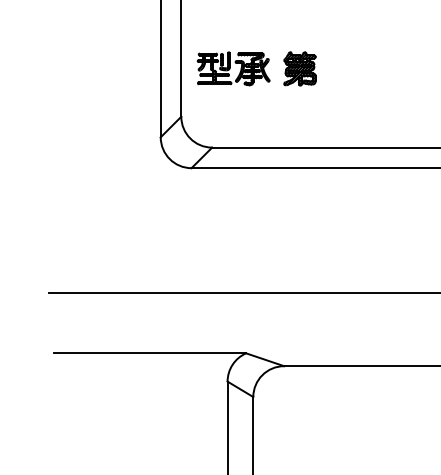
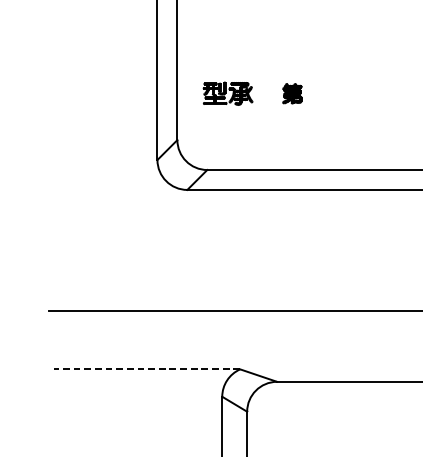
part: (233, 68) -> (227, 93), size x0.7
part: (299, 68) -> (291, 93), size x0.6
line: (149, 353) -> (146, 369), solid -> dashed

